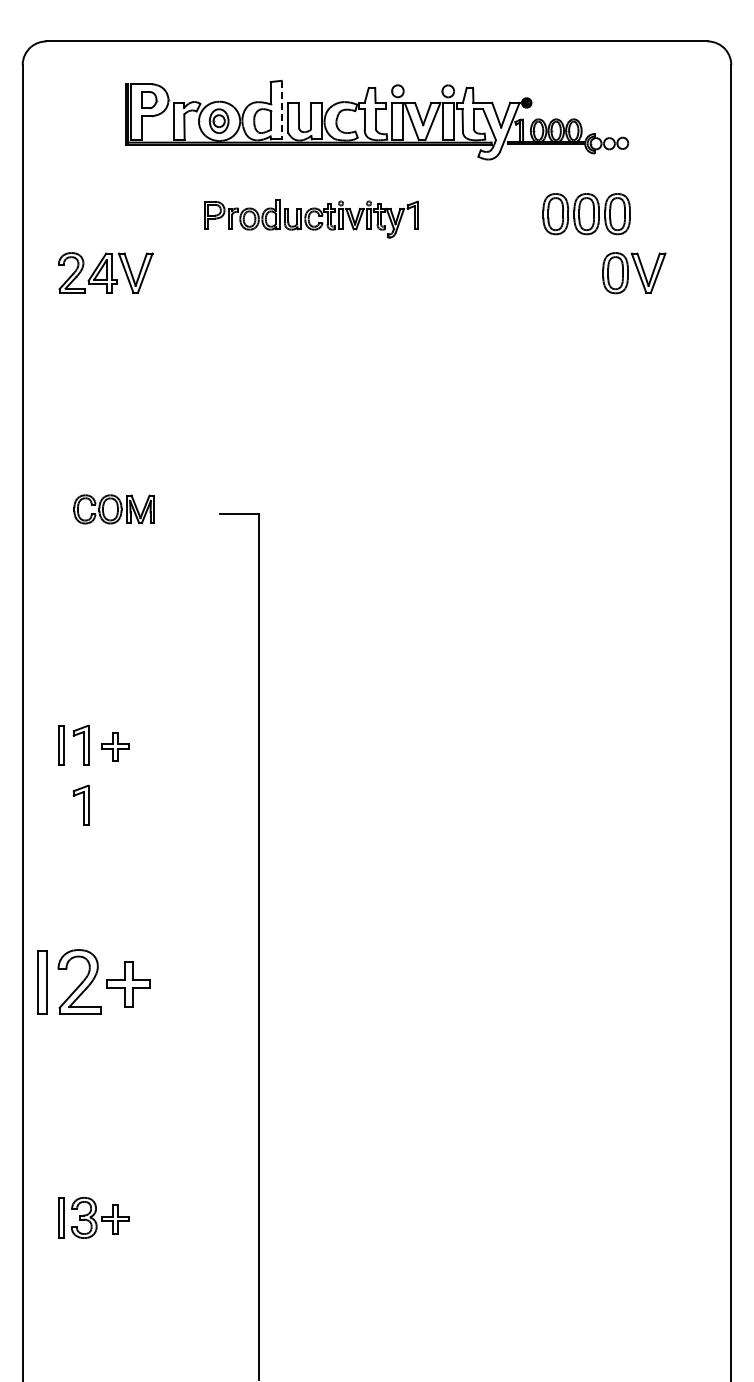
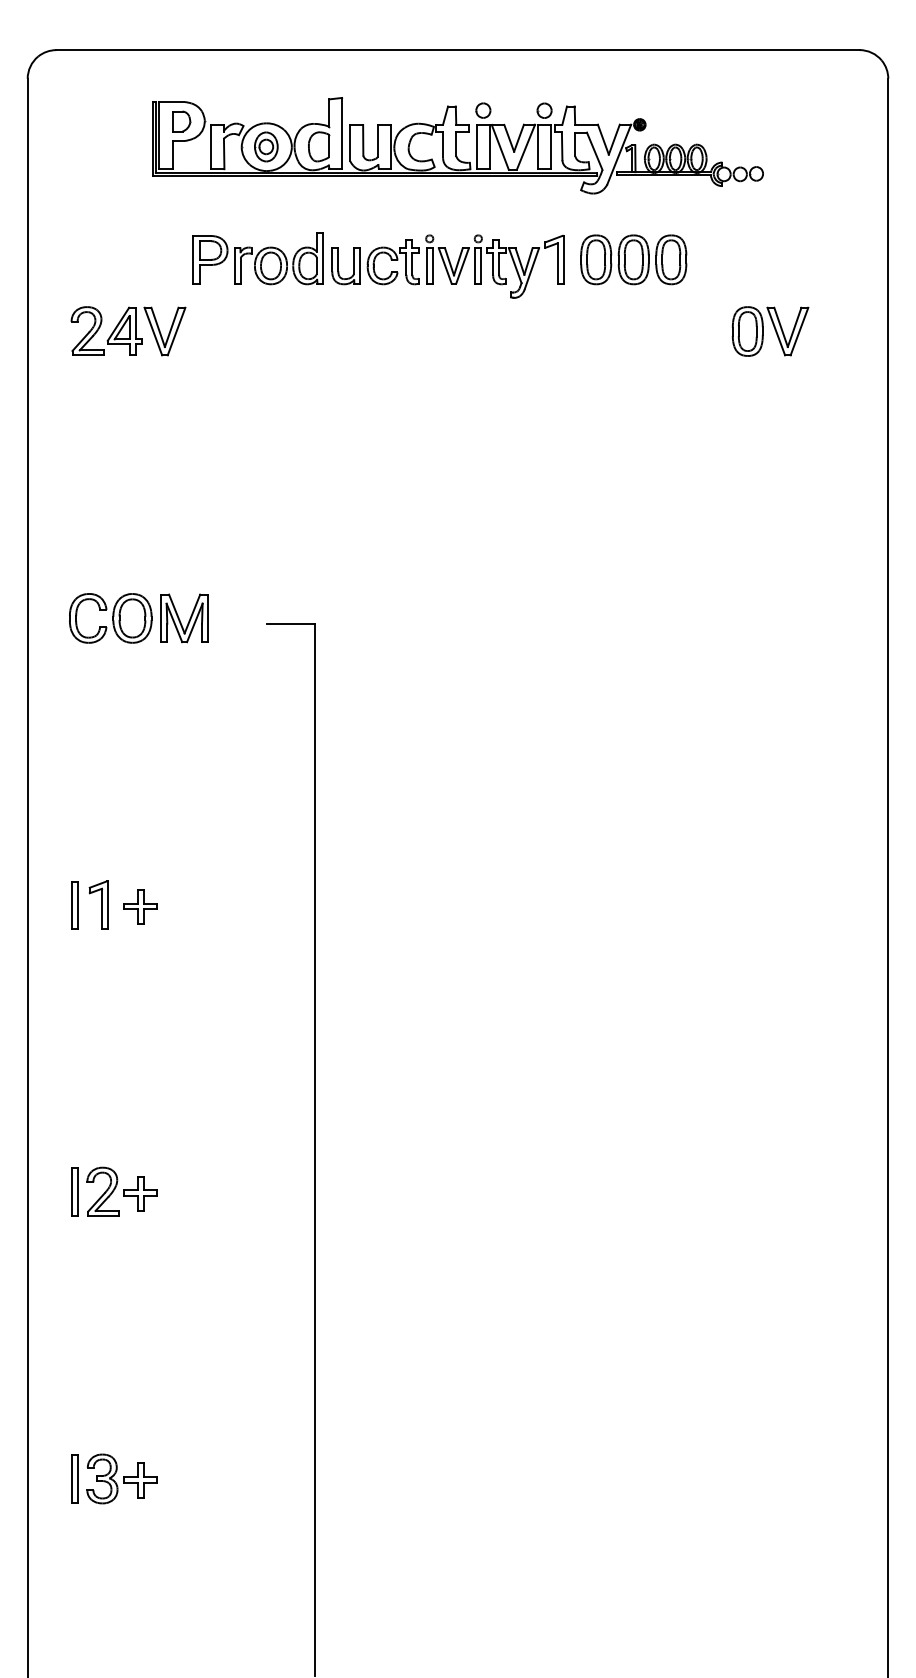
line: (281, 110) -> (342, 133), dashed -> solid
part: (586, 214) -> (633, 260), moved
part: (311, 218) -> (378, 265), size x1.43
part: (113, 509) -> (137, 618), size x1.43
part: (80, 804) -> (97, 976), removed
part: (93, 980) -> (113, 1190), size x0.62

